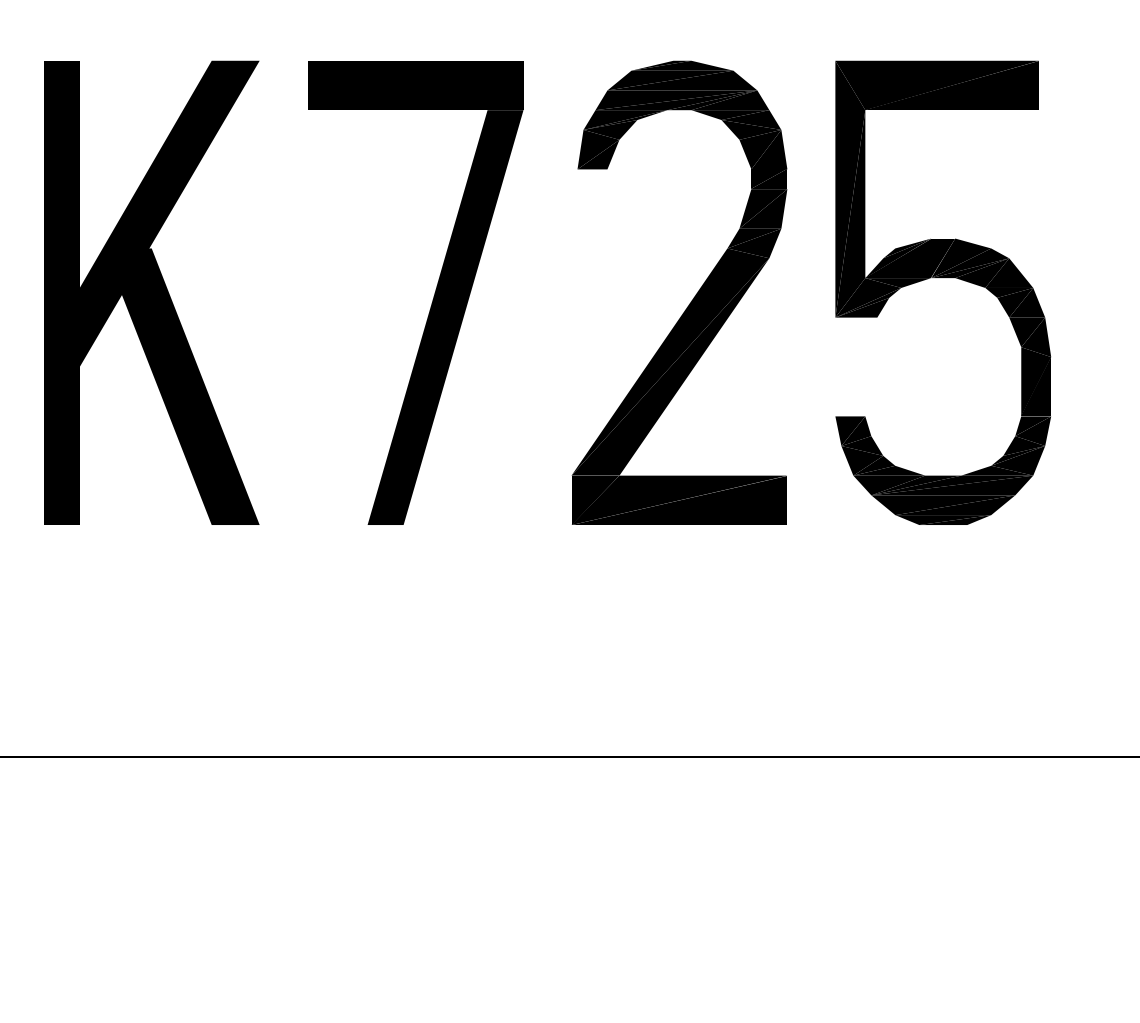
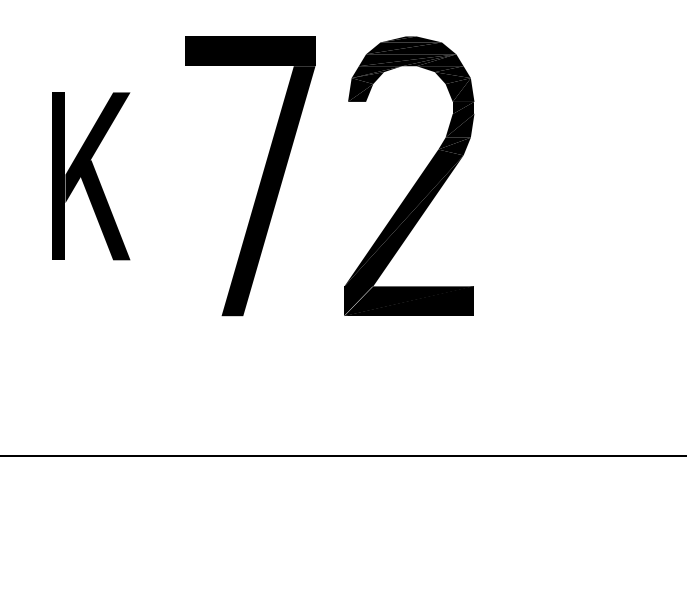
part: (943, 278) -> (568, 167), removed
part: (151, 293) -> (91, 176), size x0.6

